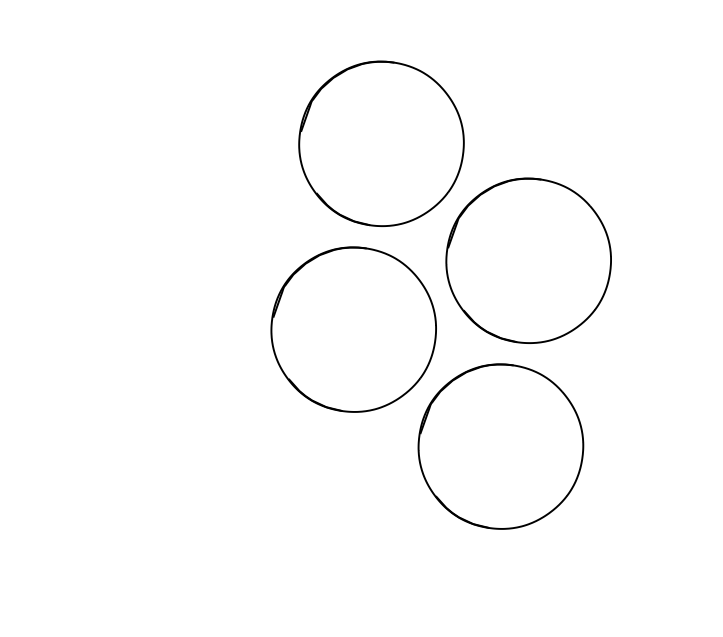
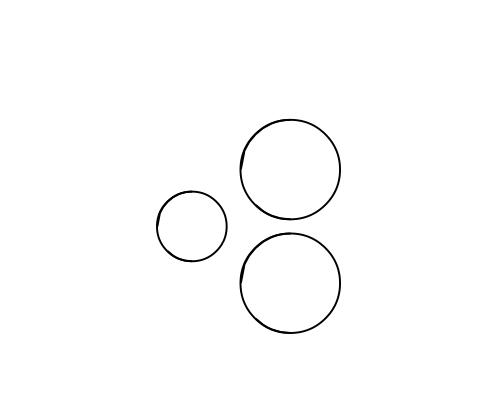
part: (381, 143) -> (191, 112), removed
part: (353, 329) -> (191, 226), size x0.7

